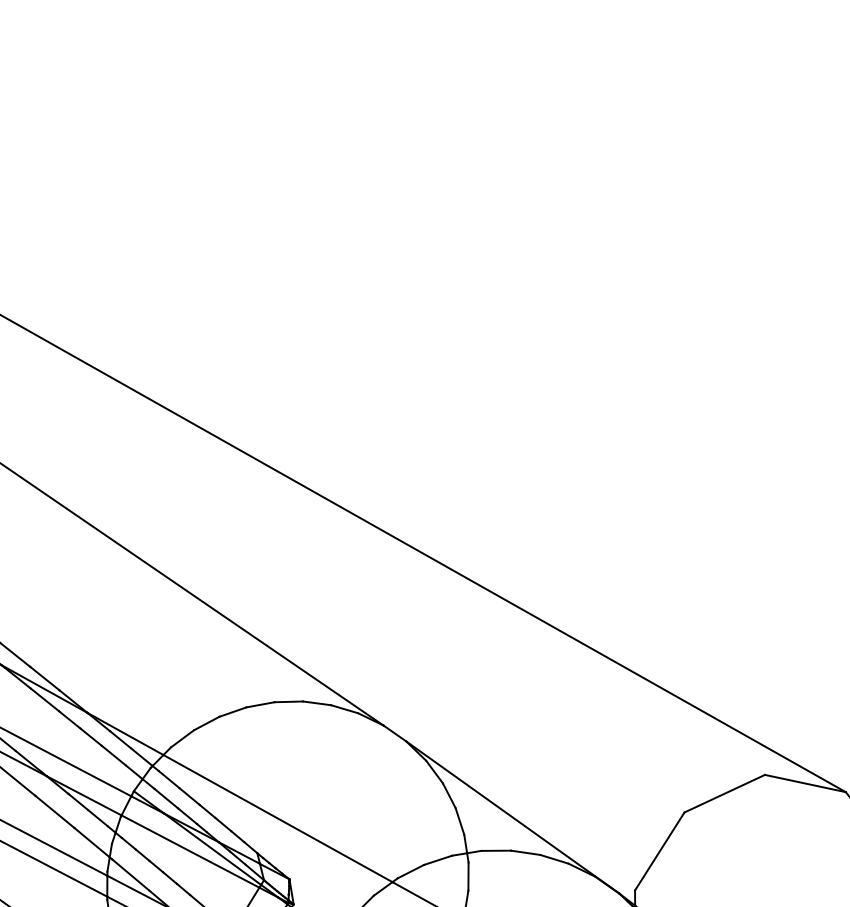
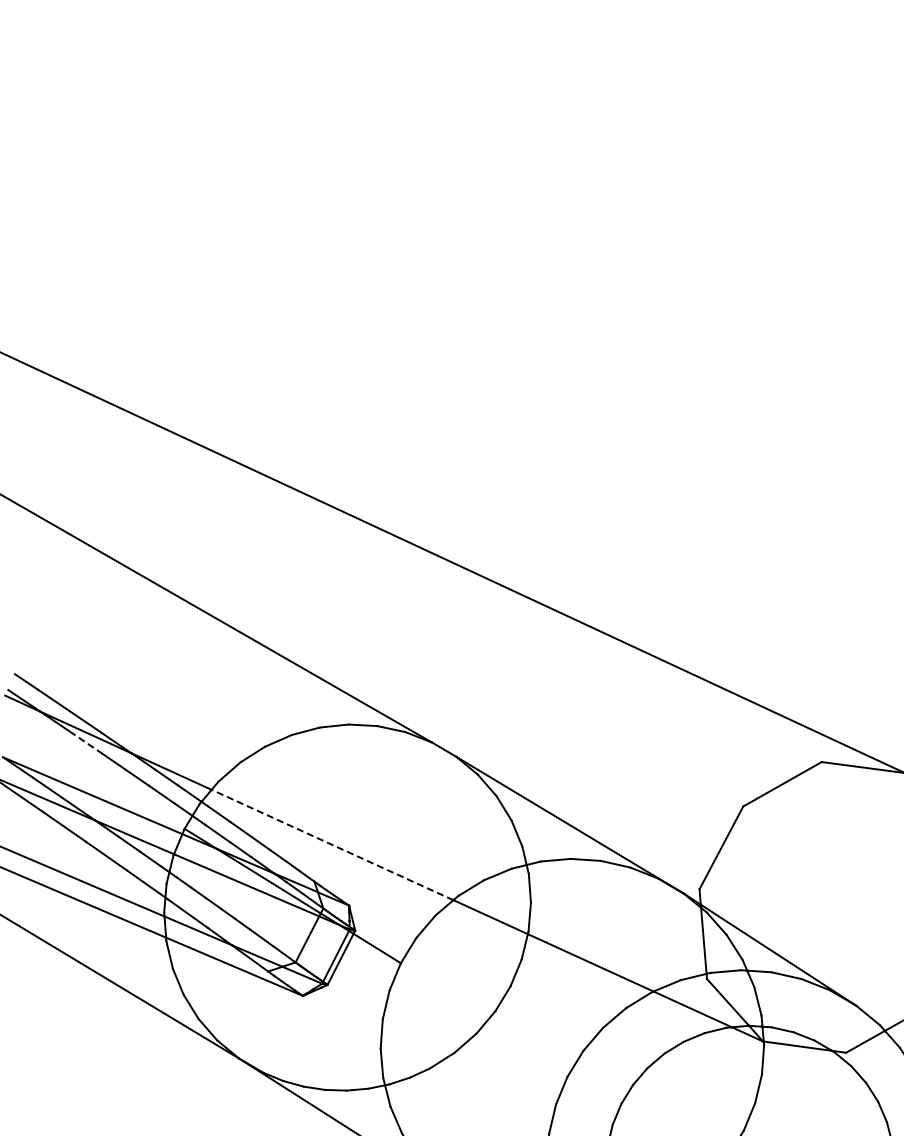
line: (45, 699) -> (87, 743), solid -> dashed
line: (277, 819) -> (332, 845), solid -> dashed

